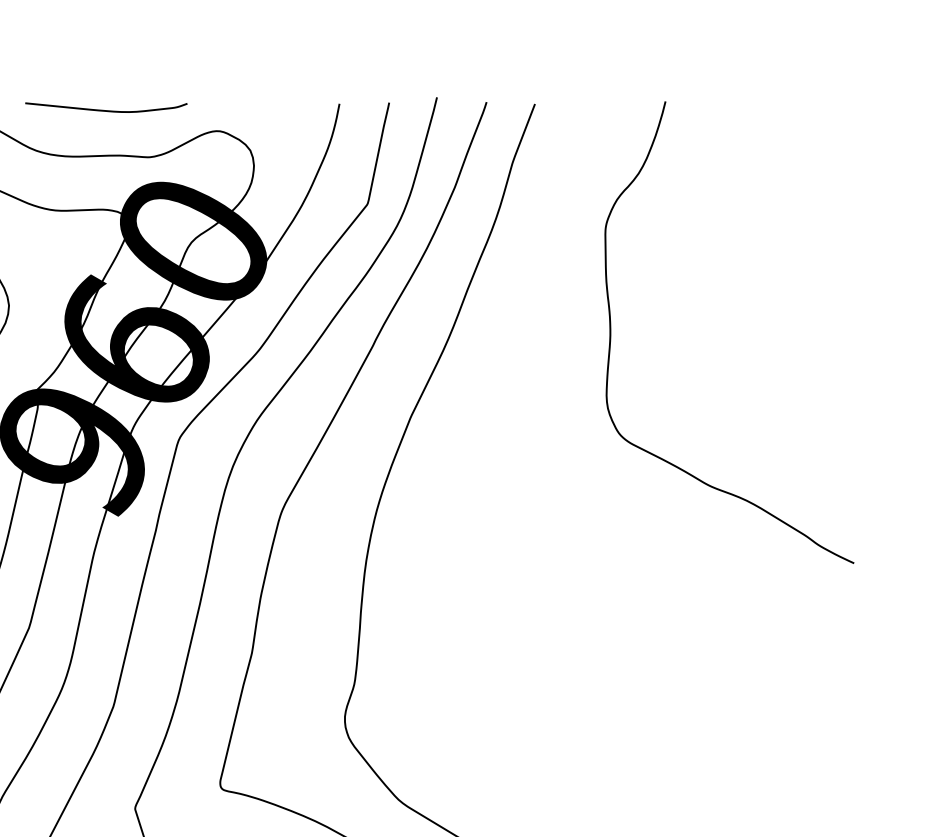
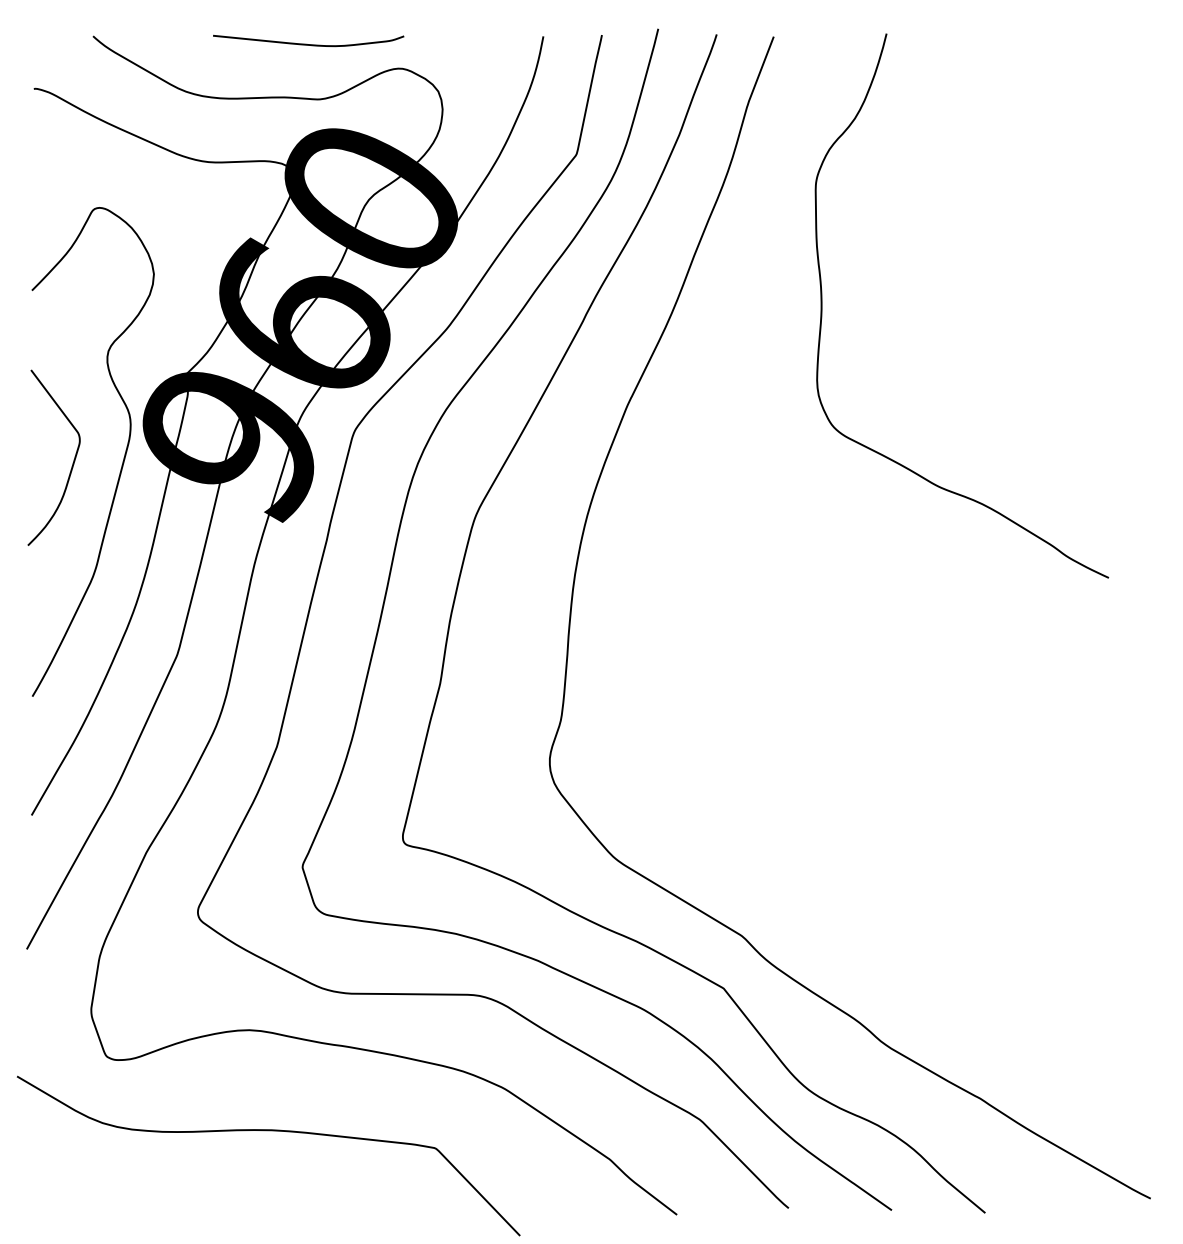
curve: (104, 109) -> (306, 43), moved
curve: (611, 332) -> (822, 305), moved

